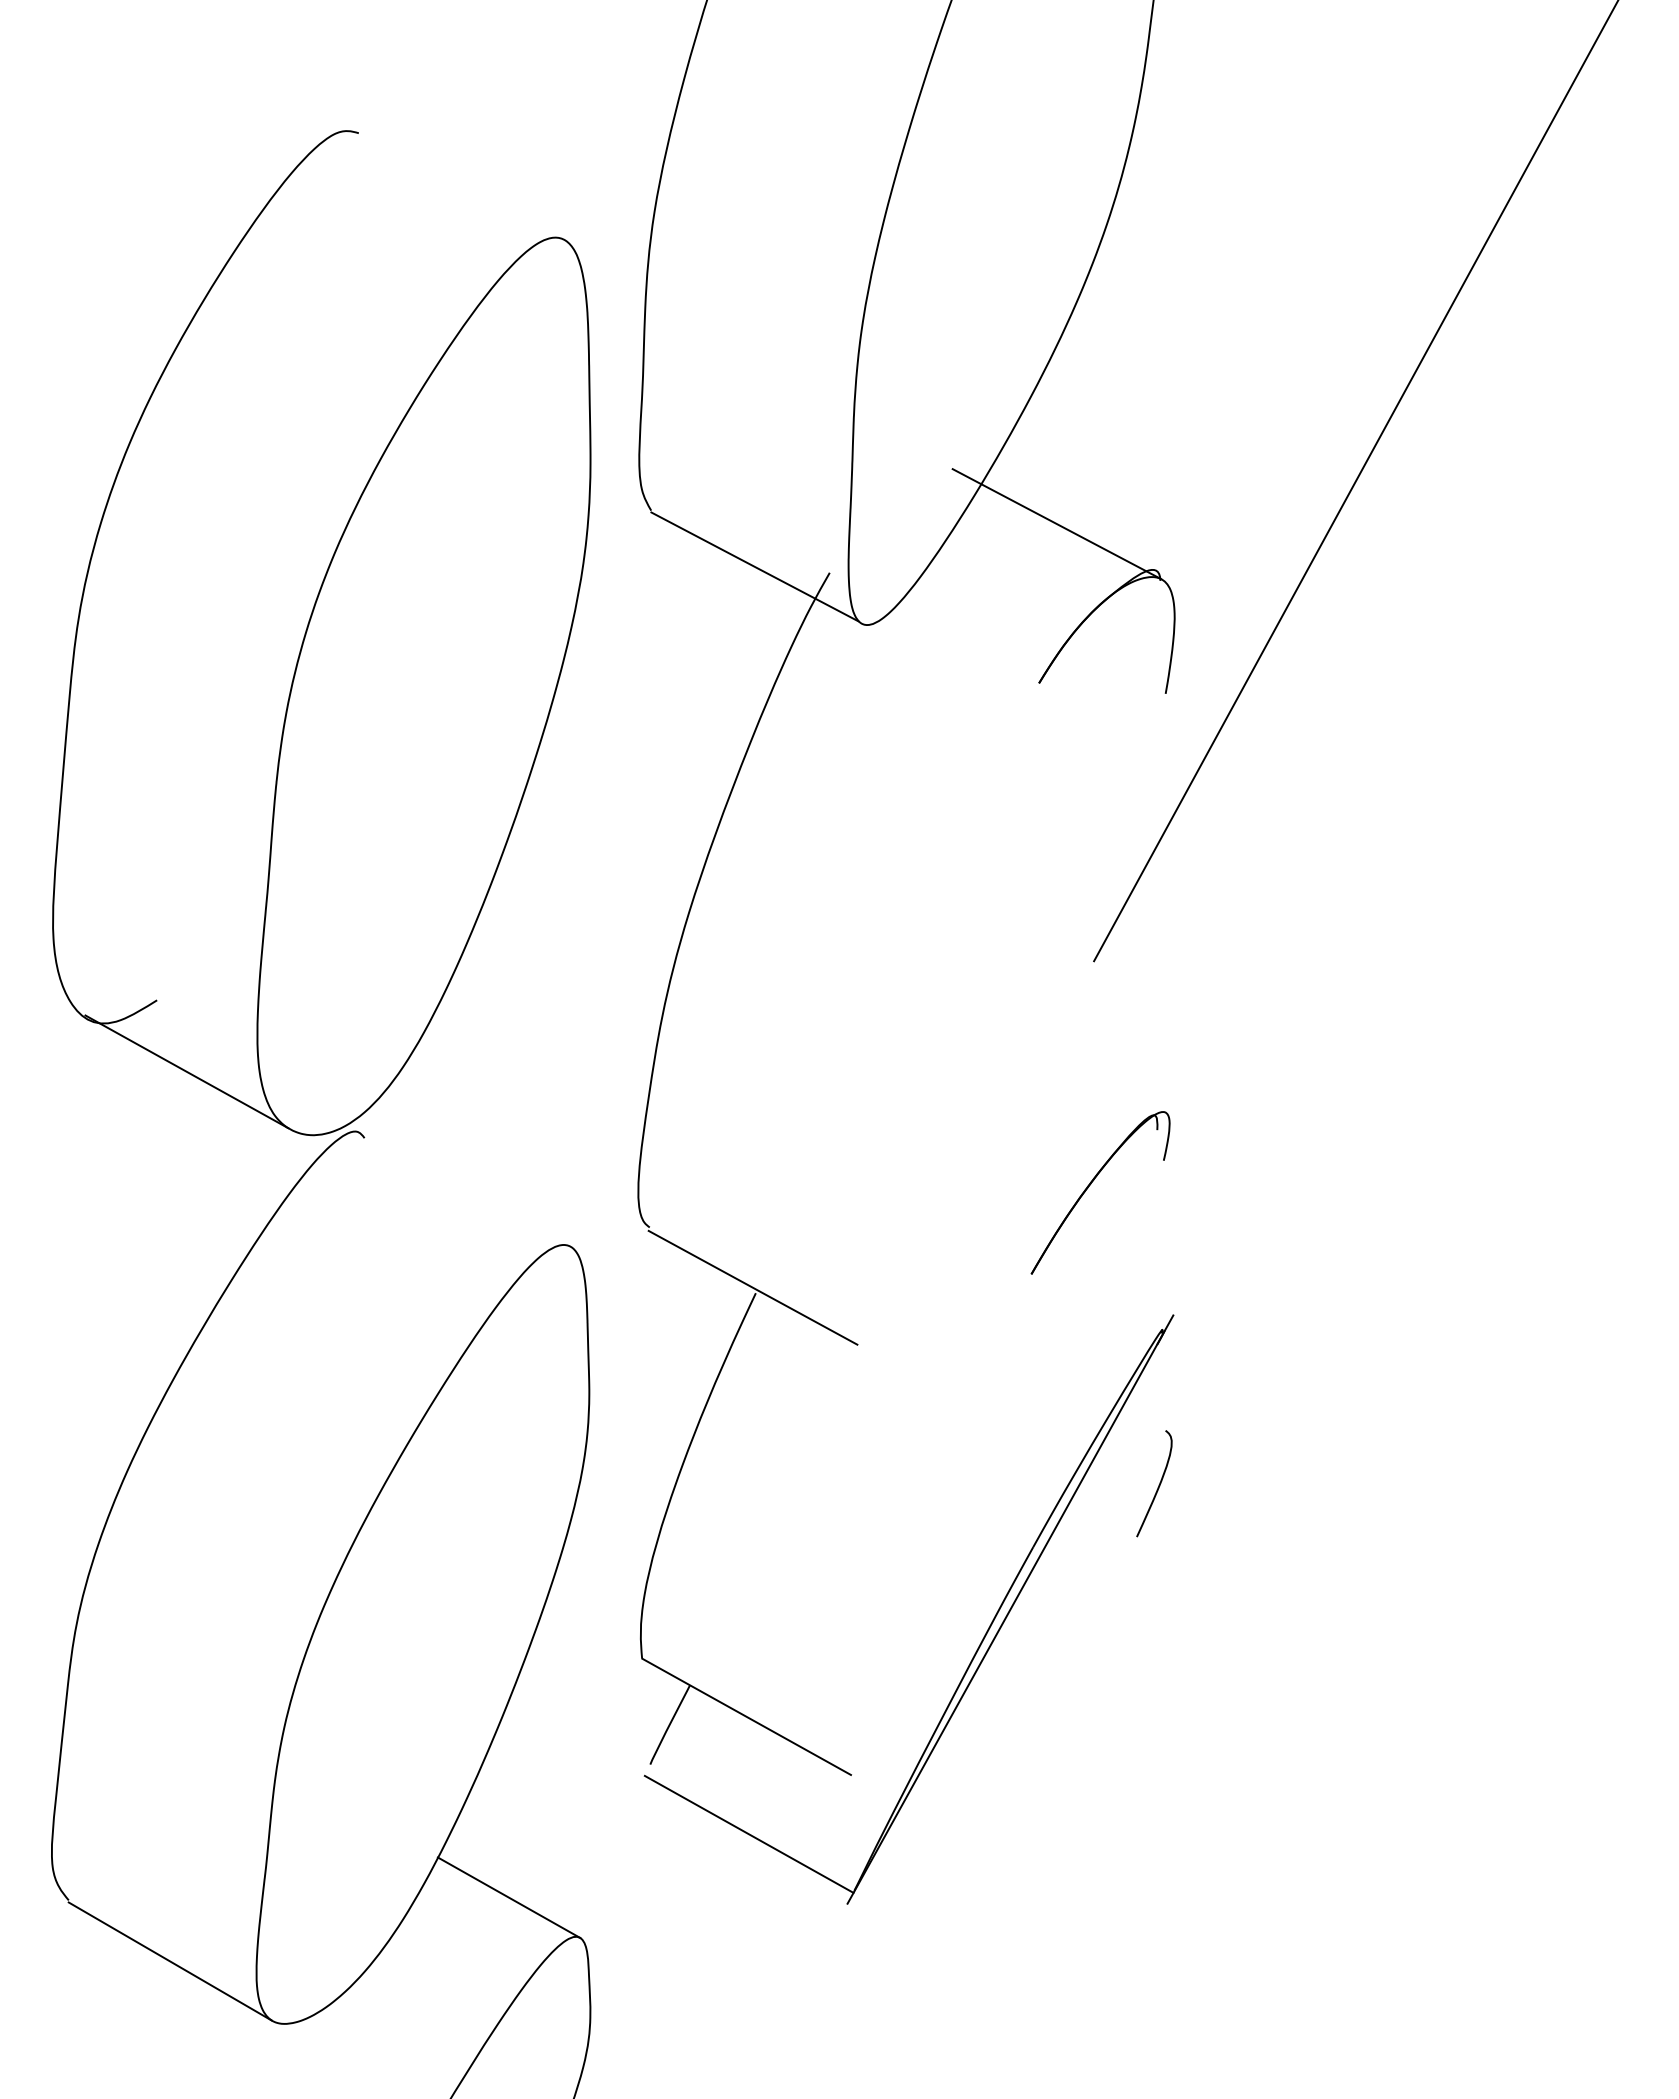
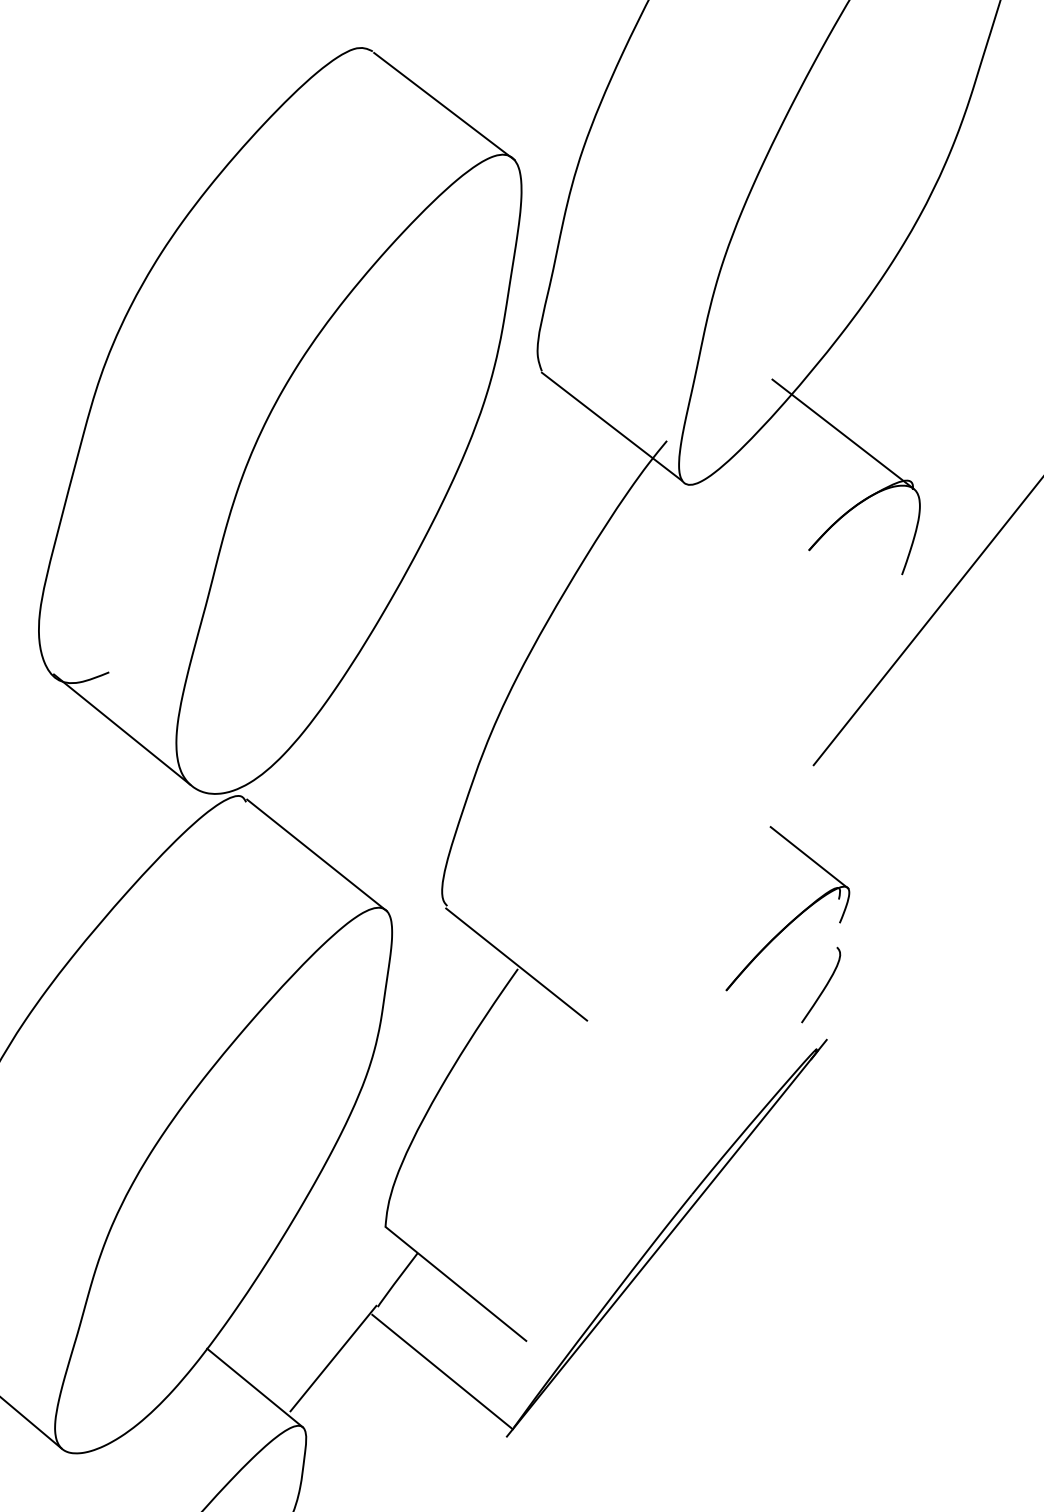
line: (464, 188) -> (444, 106), added
line: (1109, 1082) -> (809, 857), added
line: (468, 1190) -> (316, 854), added
curve: (1158, 1485) -> (824, 987), moved
line: (604, 1841) -> (333, 1358), added

